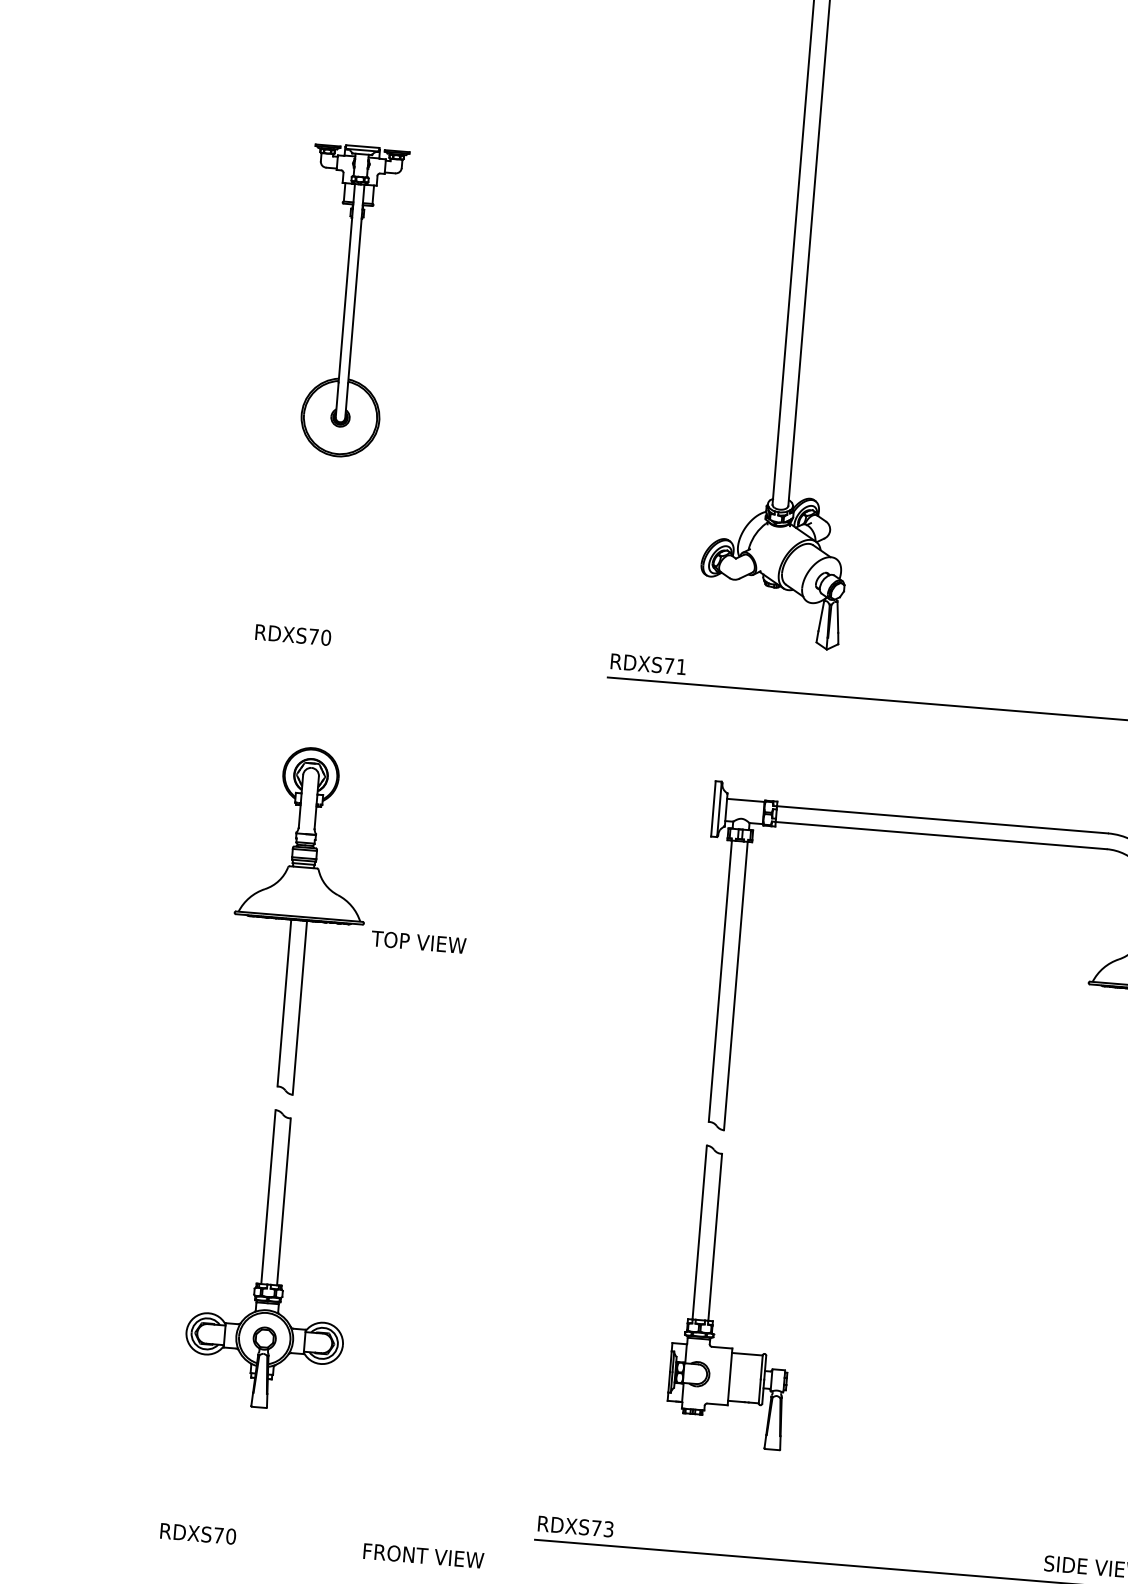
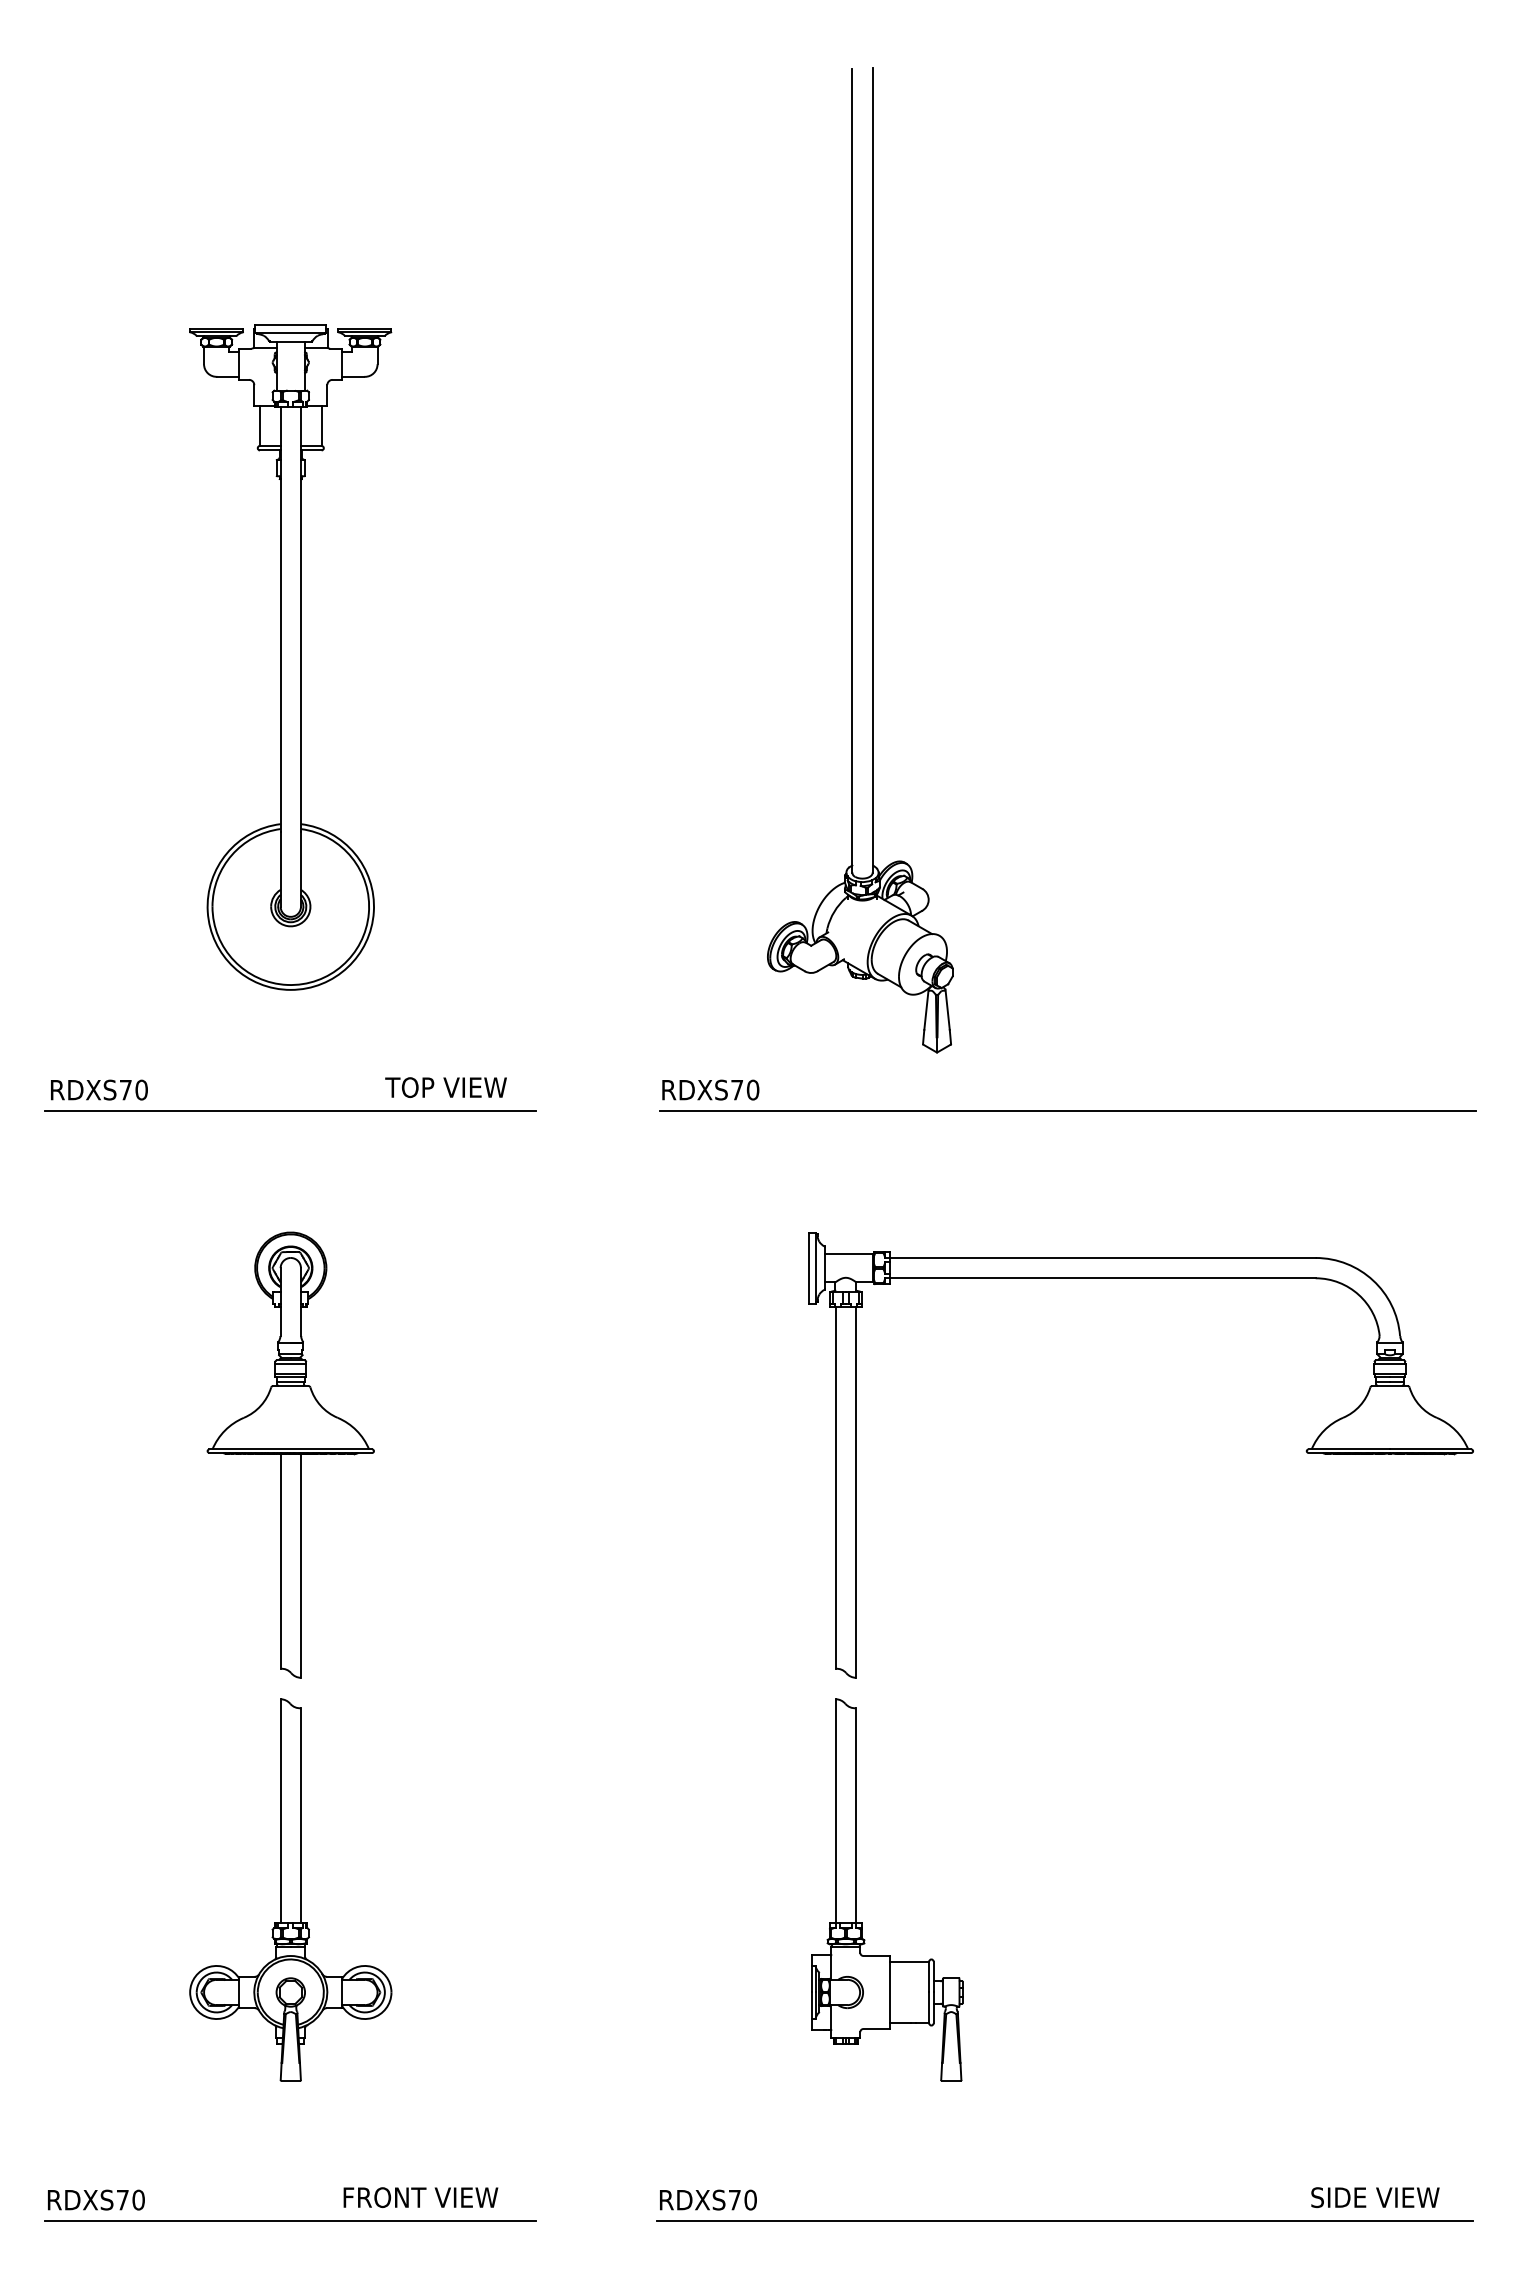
part: (349, 301) -> (290, 657), size x1.67
text: (293, 634) -> (99, 1089), moved
line: (320, 654) -> (290, 1111), added
text: (681, 666) -> (752, 1089), RDXS71 -> RDXS70
text: (418, 942) -> (445, 1087), moved
line: (249, 1516) -> (290, 2221), added
text: (608, 1528) -> (750, 2199), RDXS73 -> RDXS70
text: (198, 1533) -> (96, 2199), moved
text: (423, 1555) -> (420, 2197), moved

